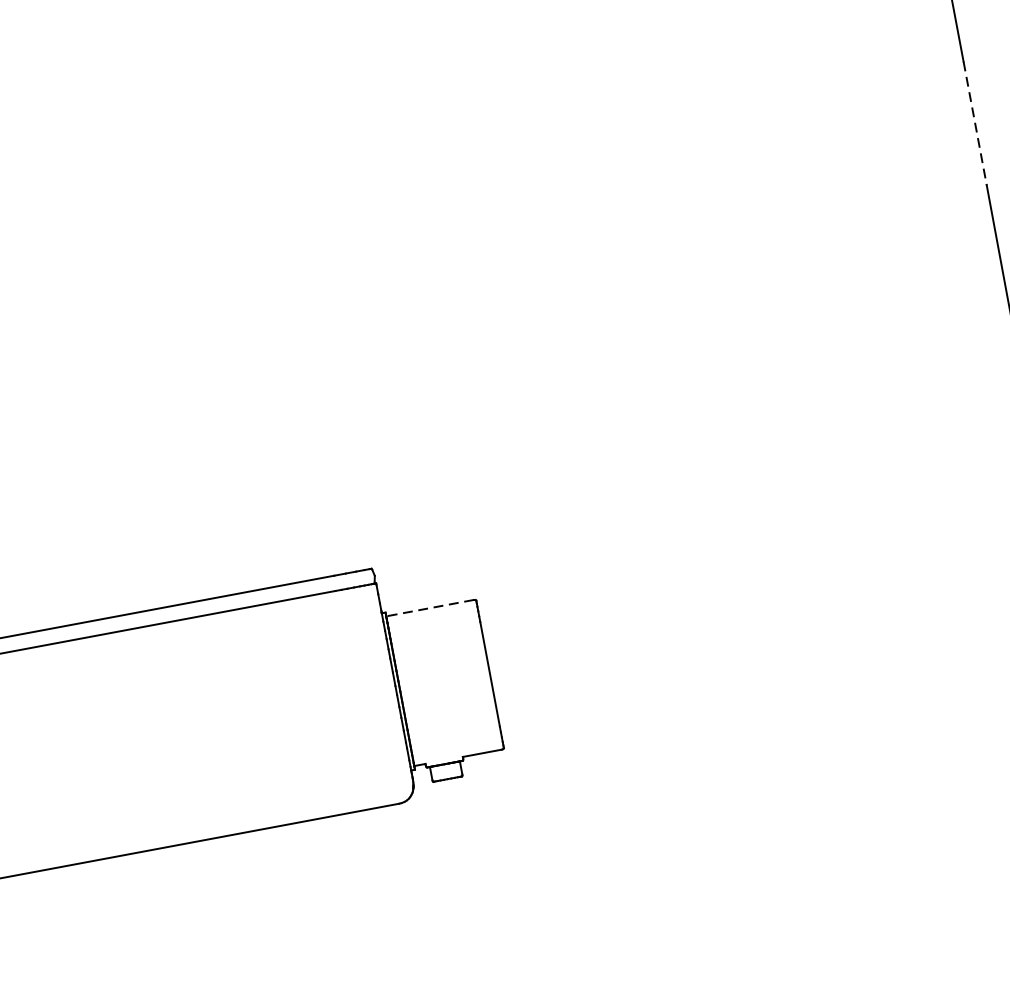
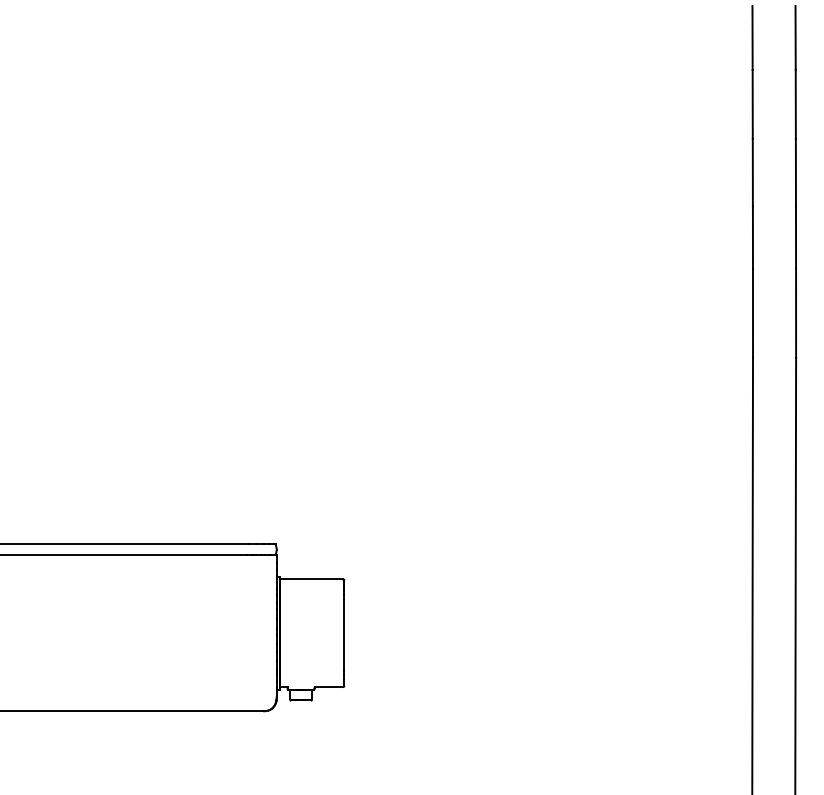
line: (974, 123) -> (752, 313), dashed -> solid
line: (430, 608) -> (311, 579), dashed -> solid

